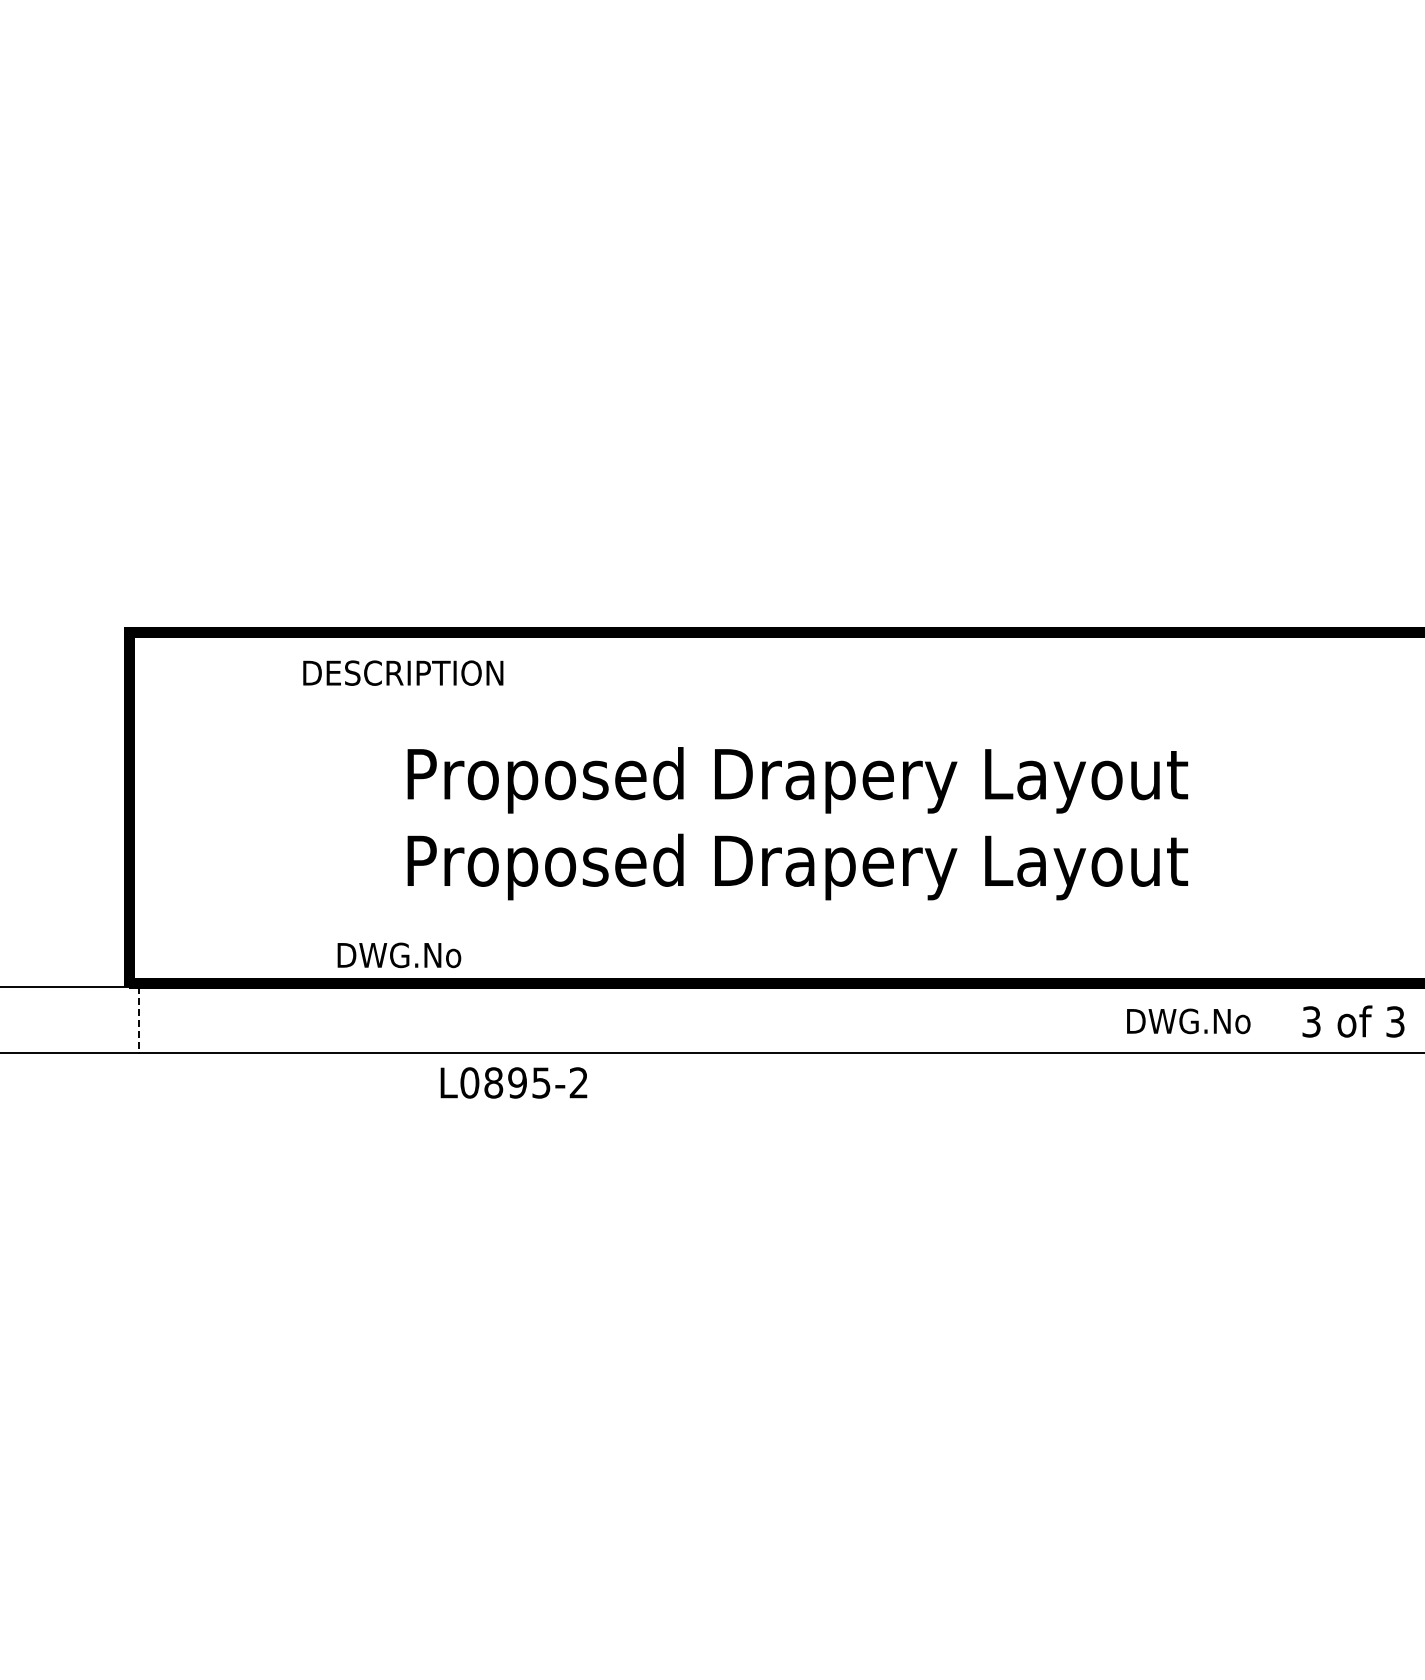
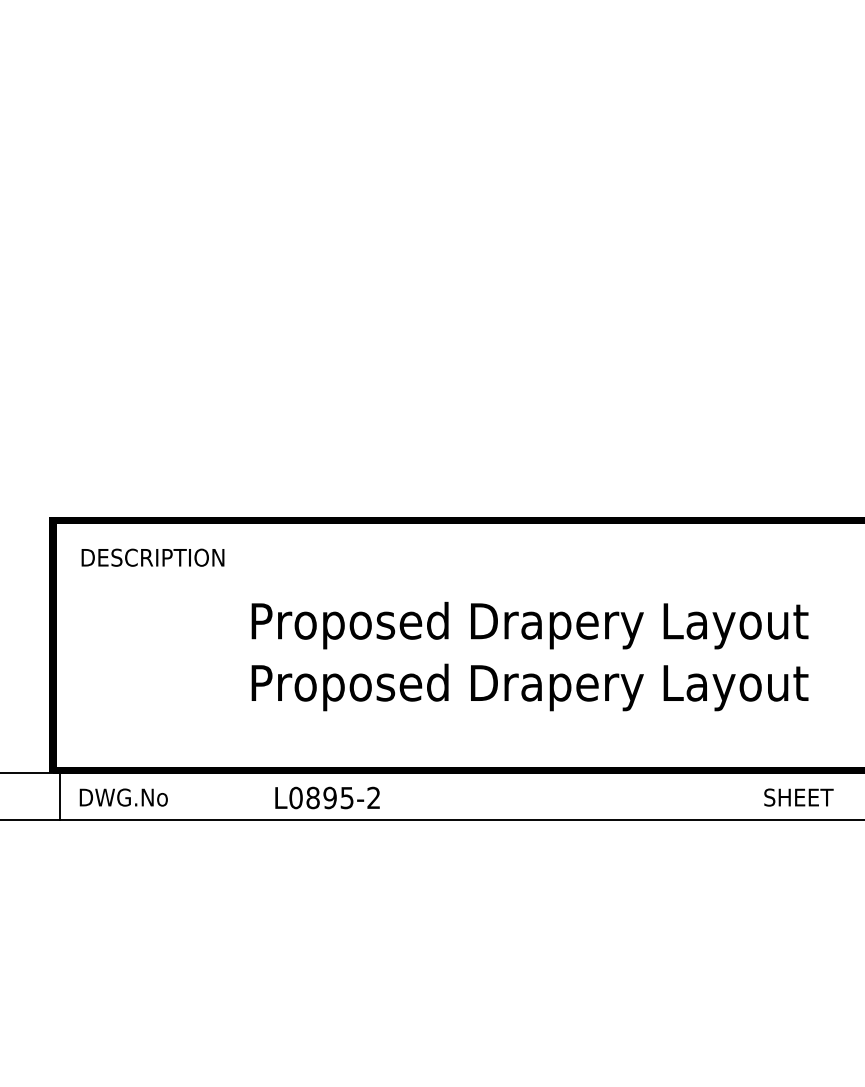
text: (403, 672) -> (153, 557), moved
text: (399, 955) -> (123, 797), moved
line: (138, 1019) -> (59, 796), dashed -> solid
text: (1188, 1021) -> (808, 797), DWG.No -> SHEET
text: (513, 1082) -> (327, 797), moved

